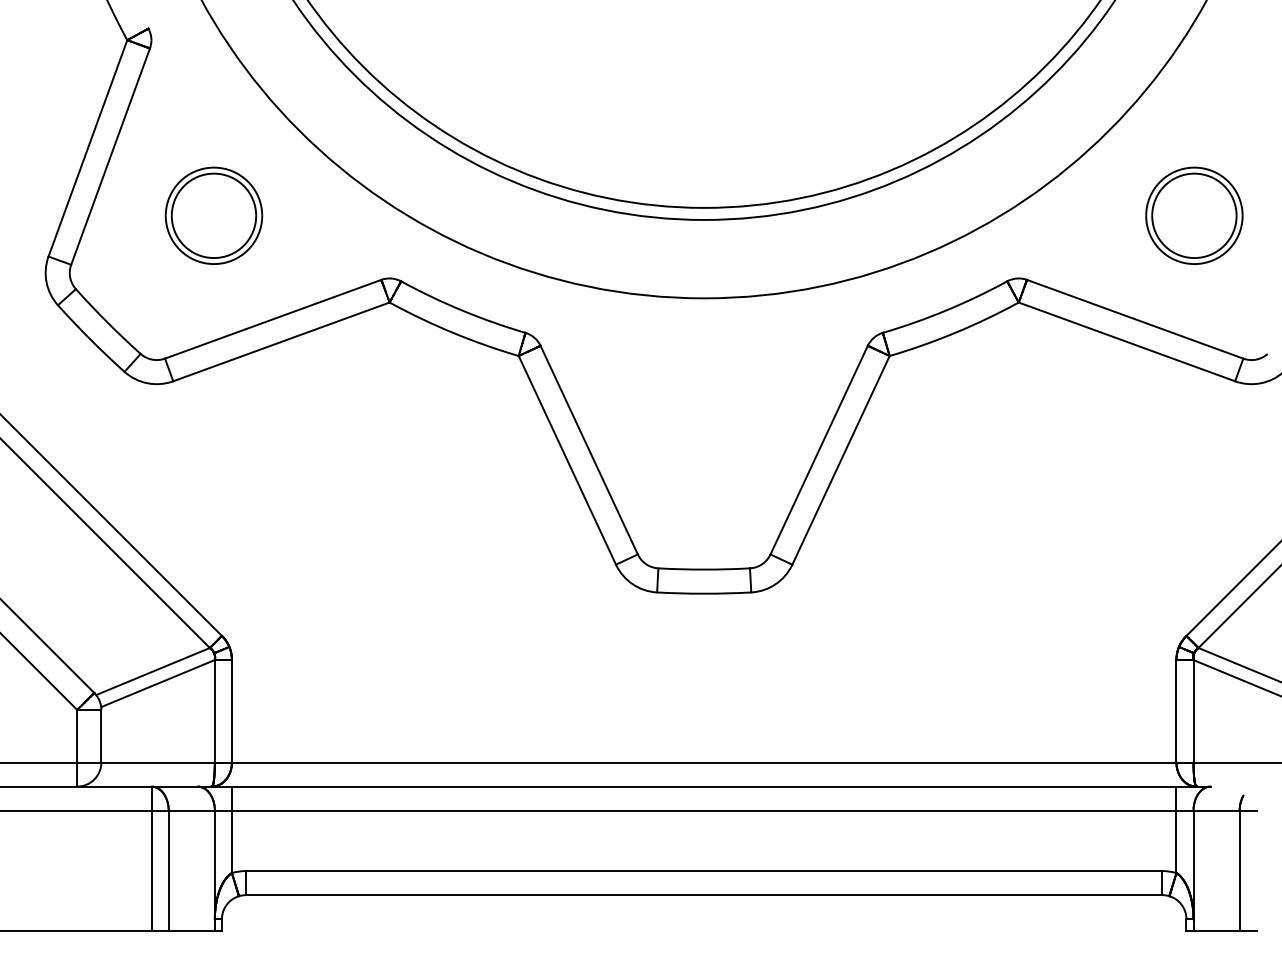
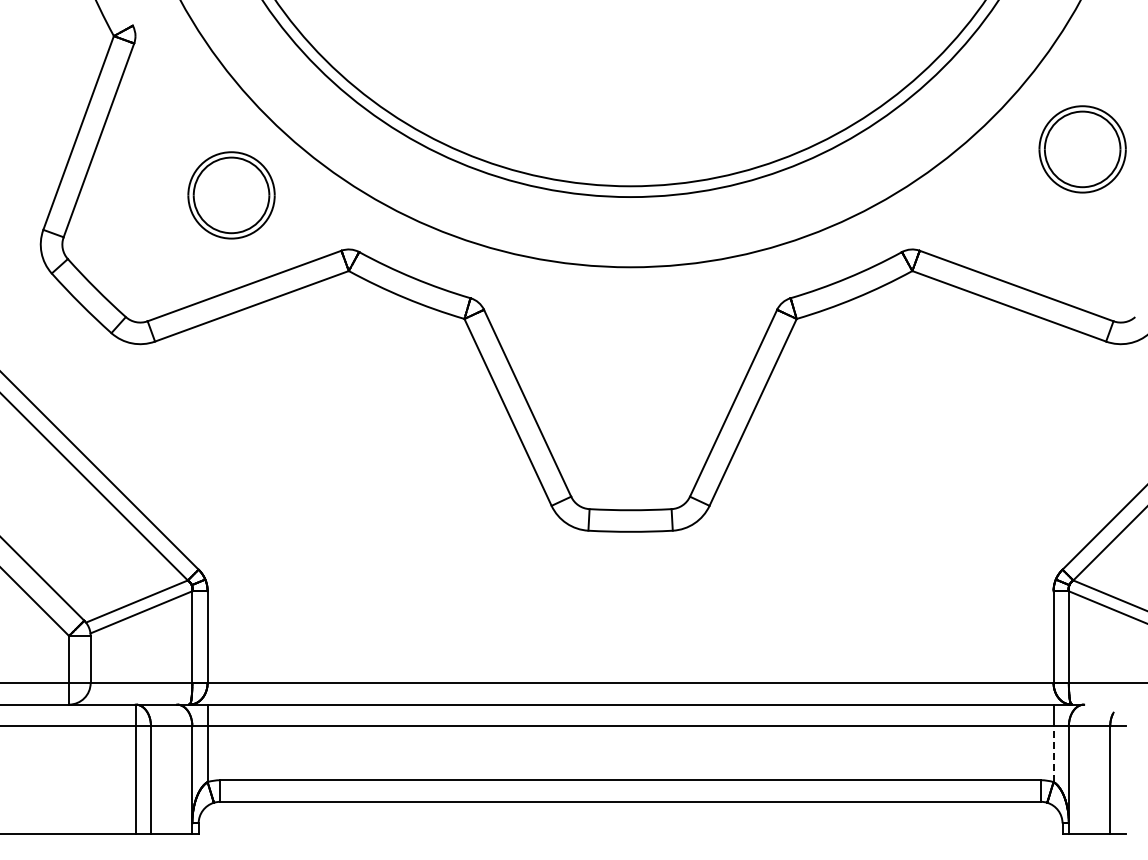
part: (213, 215) -> (231, 195), moved
part: (1194, 215) -> (1082, 149), moved
line: (1176, 842) -> (1053, 754), solid -> dashed

